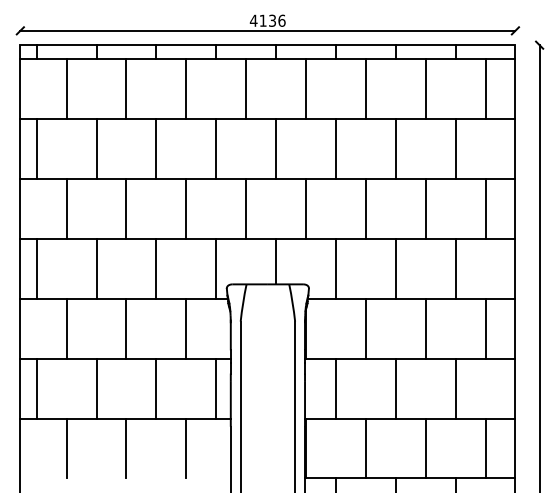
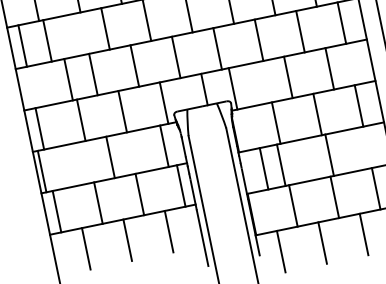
line: (96, 149) -> (47, 41), moved
line: (66, 208) -> (68, 79), moved
line: (335, 268) -> (232, 88), moved
line: (66, 328) -> (42, 171), moved
line: (186, 328) -> (164, 146), moved
line: (395, 388) -> (281, 165), moved
line: (455, 388) -> (329, 155), moved

